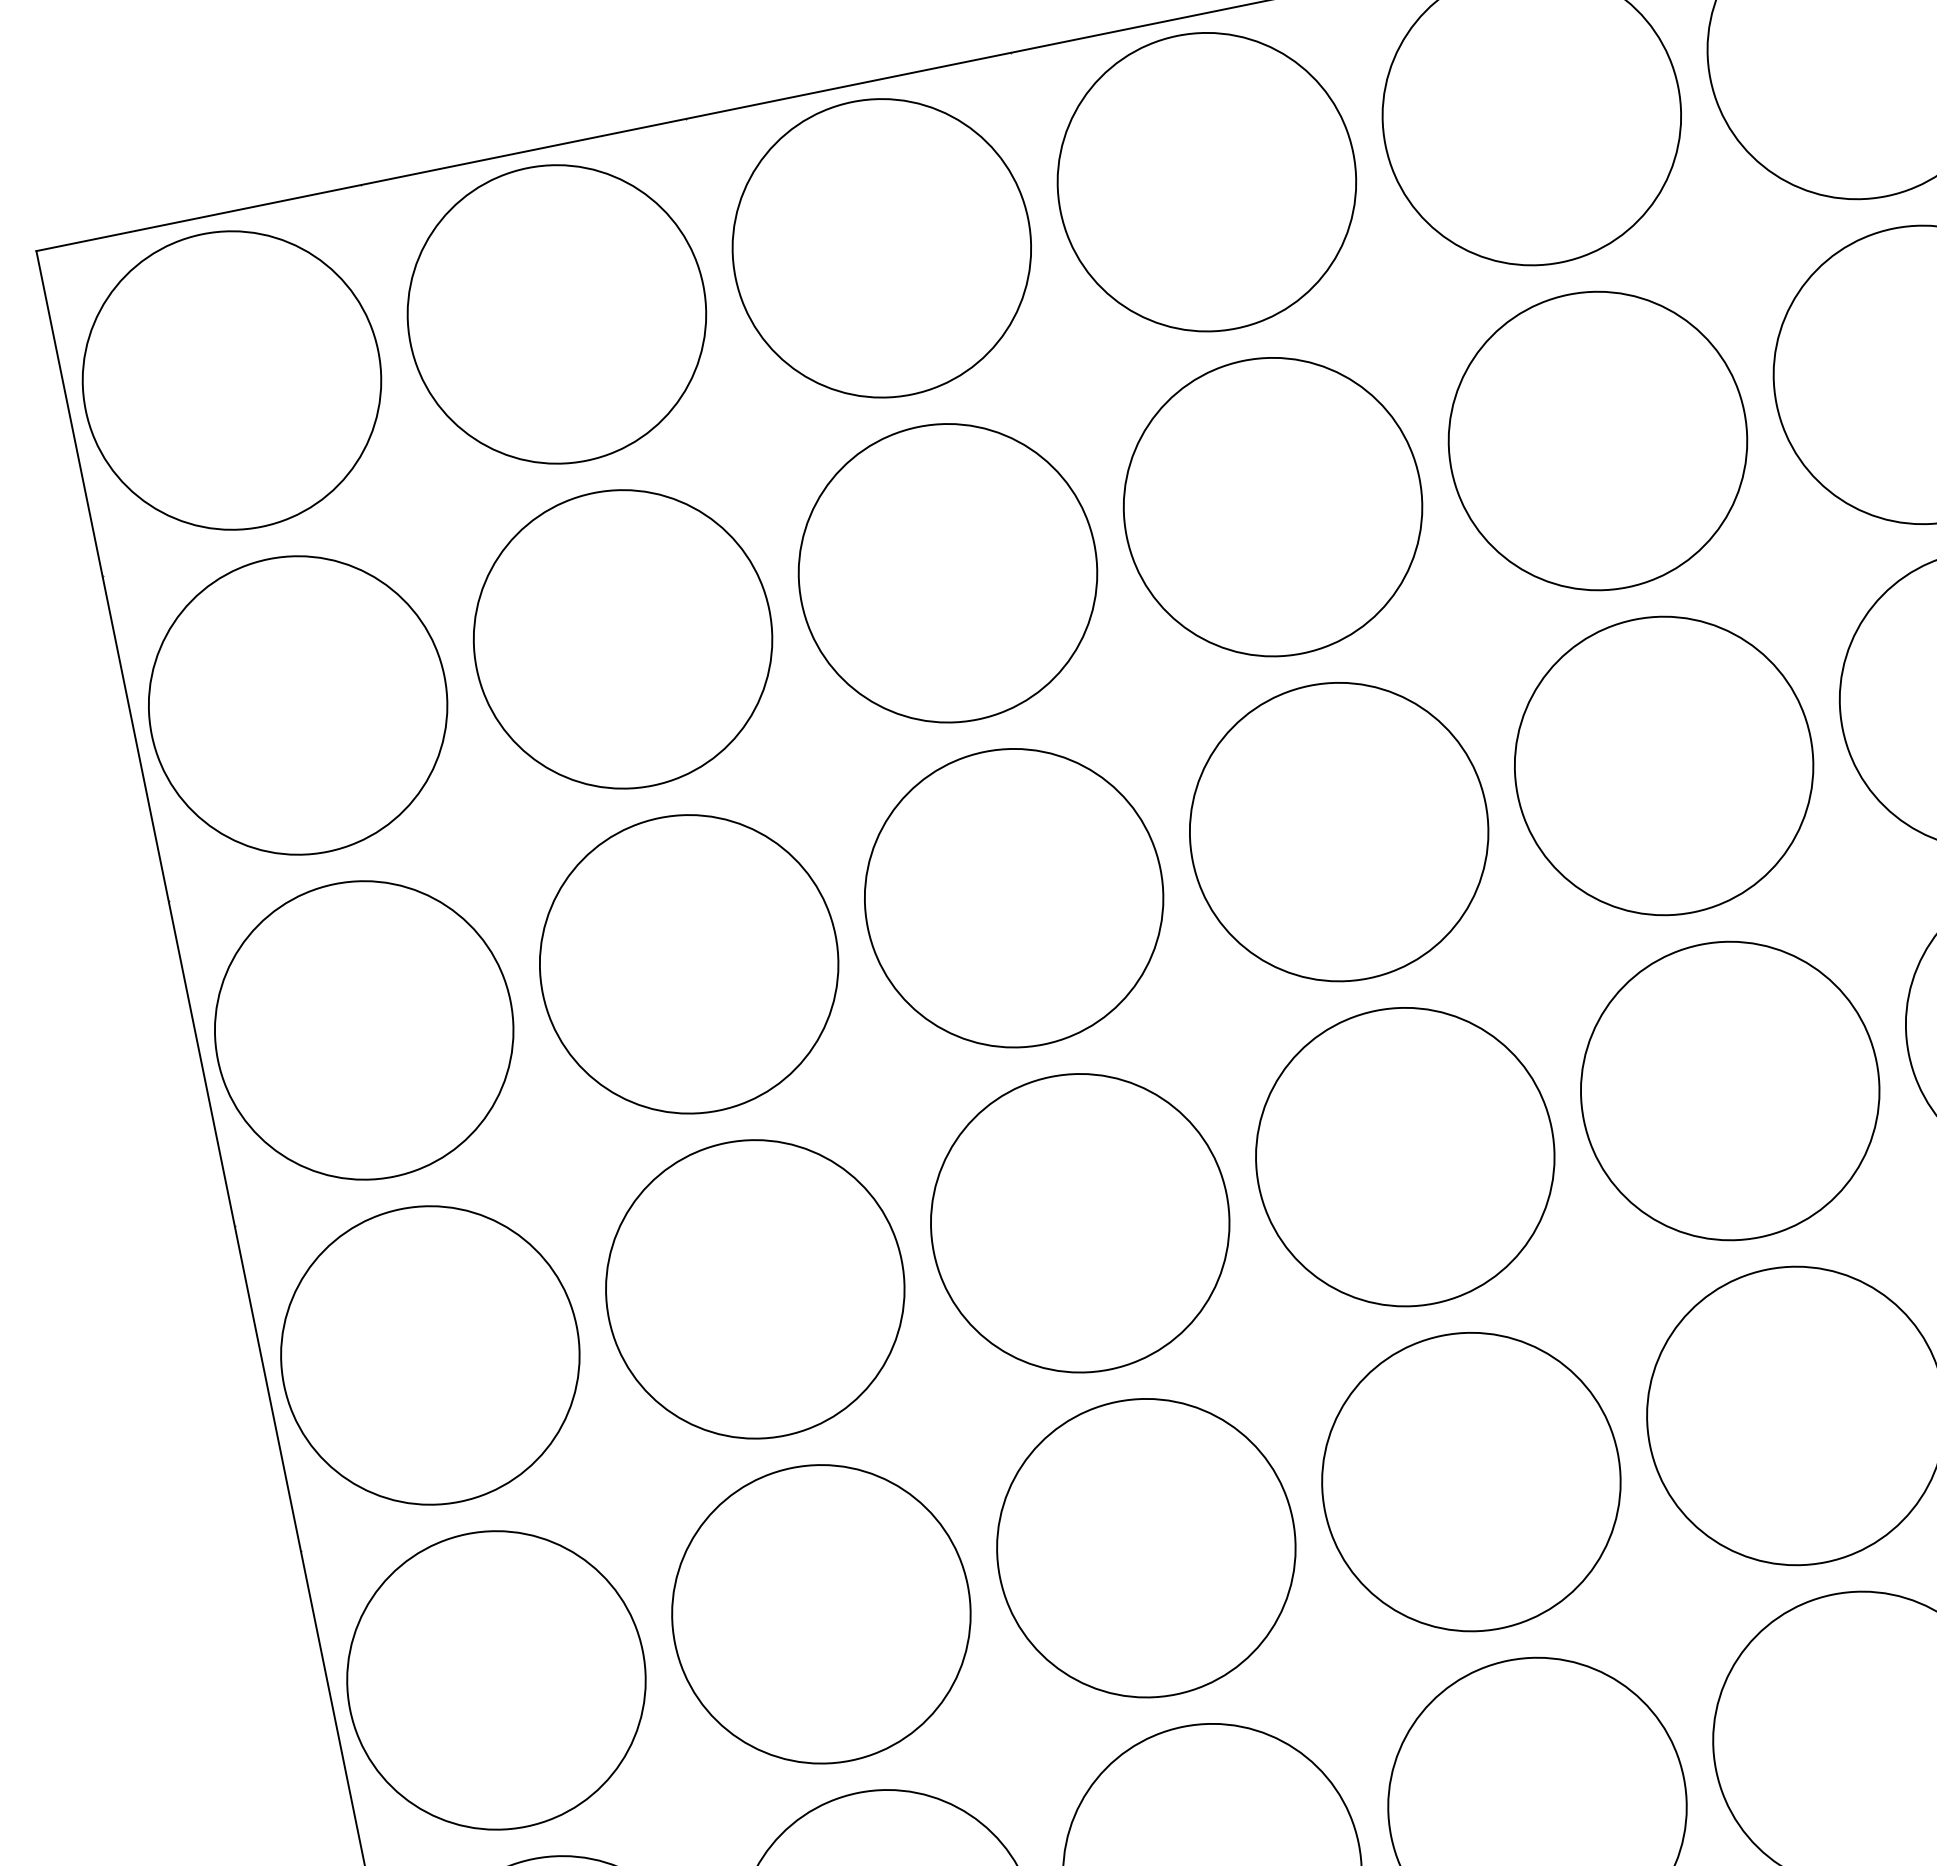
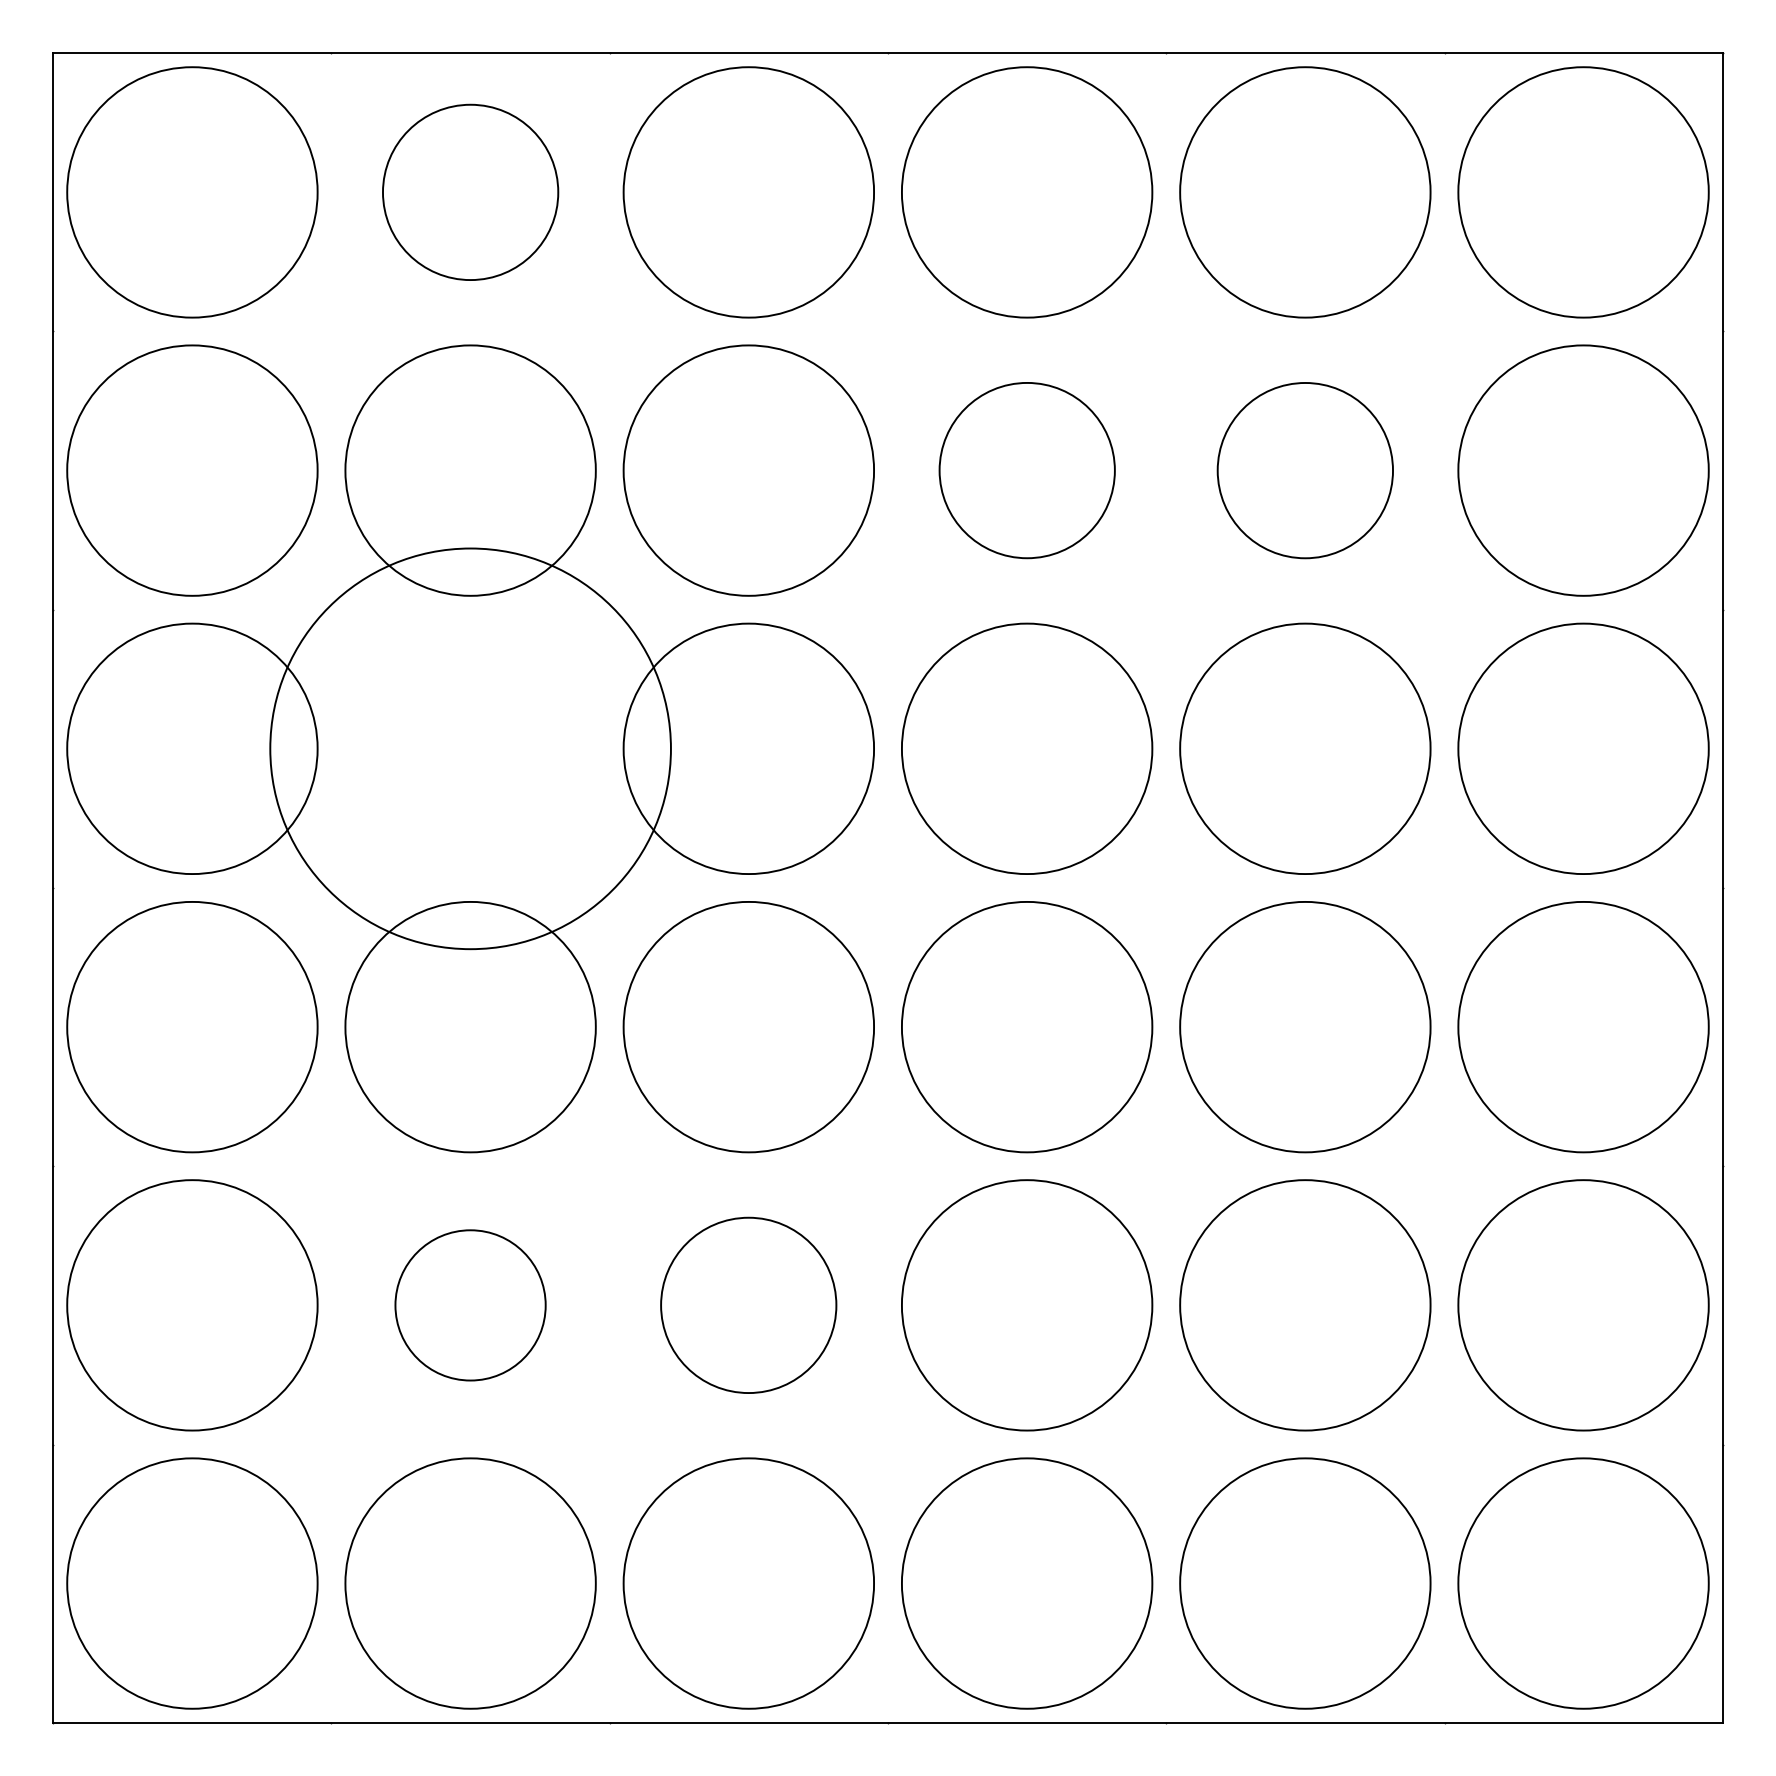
circle: (556, 314) -> (470, 192), size x0.7
circle: (1598, 440) -> (1305, 470), size x0.7
circle: (1273, 506) -> (1027, 470), size x0.7
circle: (688, 963) -> (470, 748), size x1.6
circle: (1145, 1548) -> (748, 1305), size x0.7
circle: (821, 1614) -> (470, 1305), size x0.6

